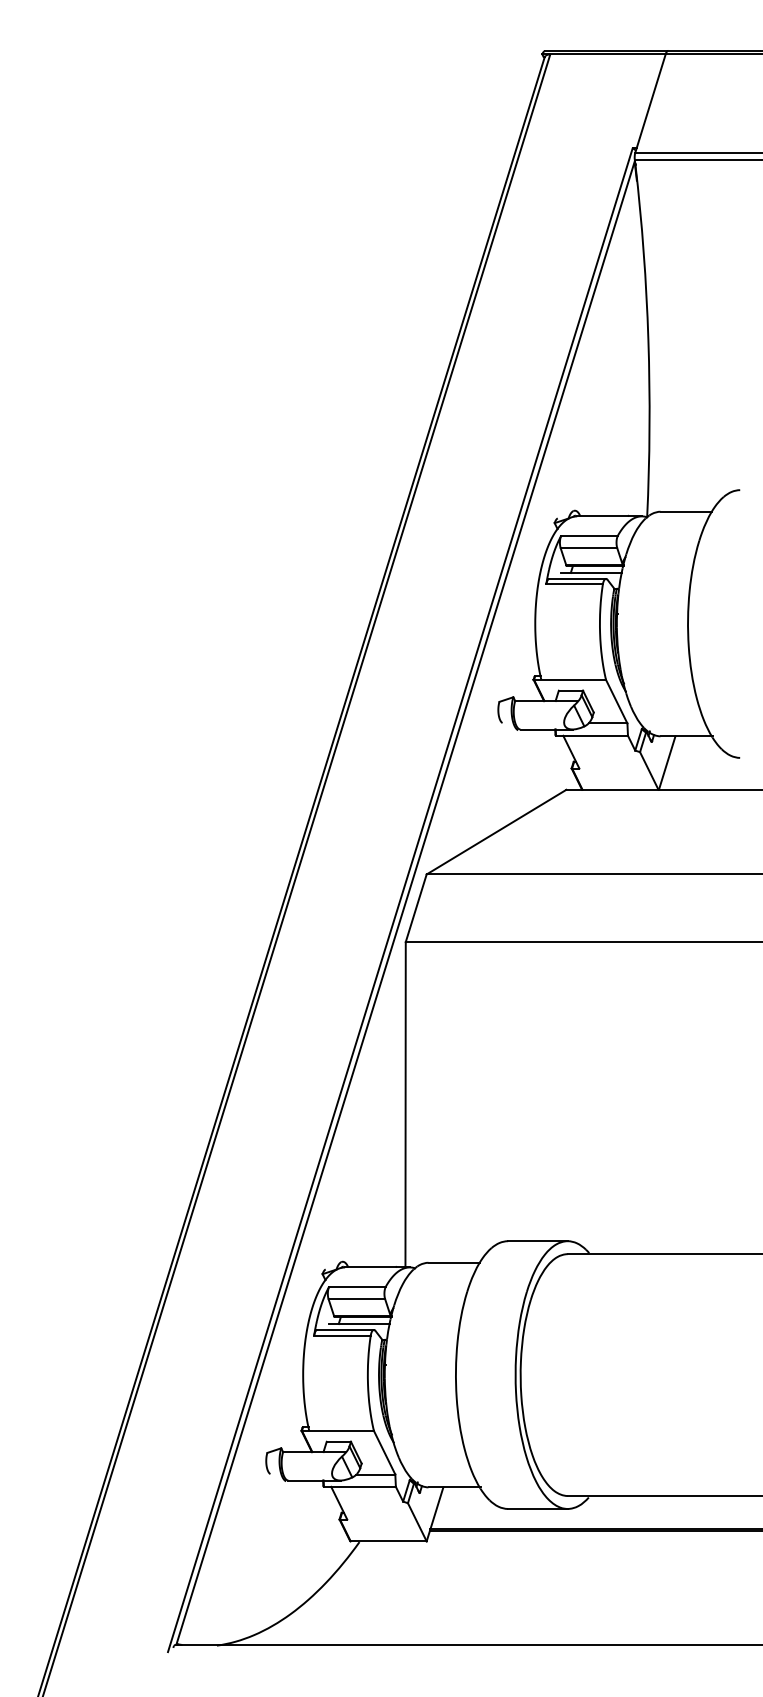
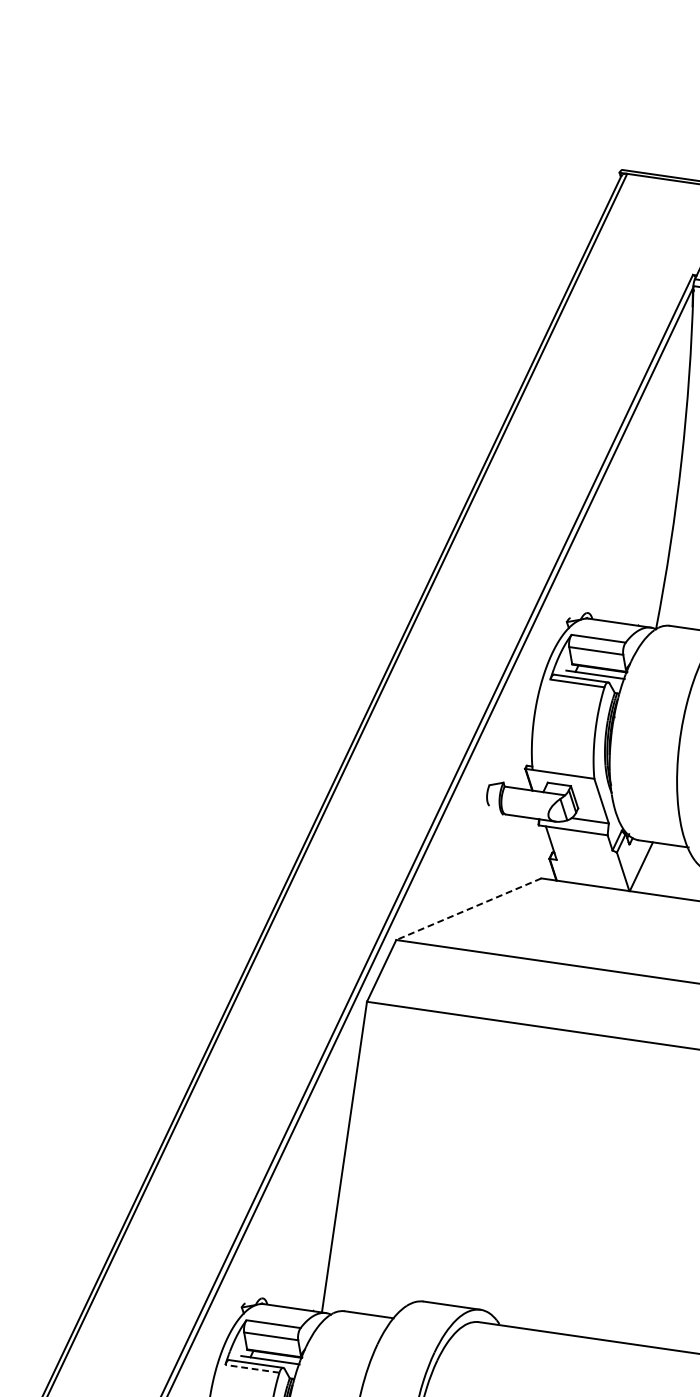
line: (496, 832) -> (468, 909), solid -> dashed
line: (341, 1335) -> (251, 1368), solid -> dashed

